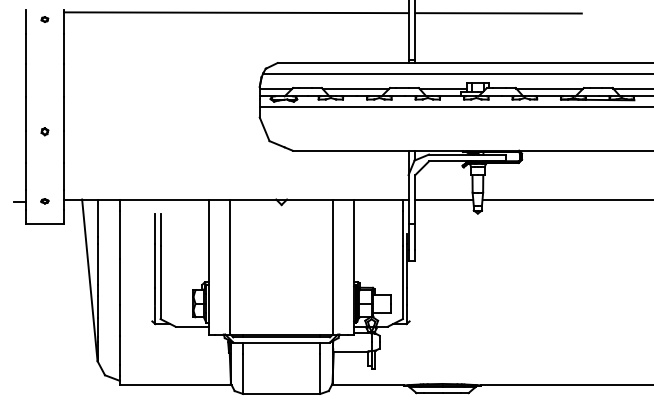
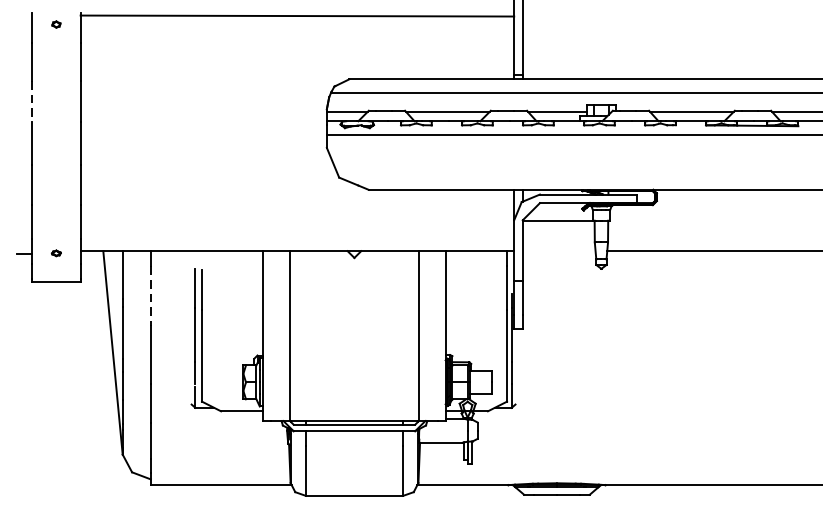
line: (498, 13) -> (627, 16), removed
line: (25, 80) -> (32, 101), solid -> dashed
part: (44, 131) -> (55, 165), removed
line: (444, 199) -> (559, 220), moved
line: (119, 234) -> (150, 295), solid -> dashed

